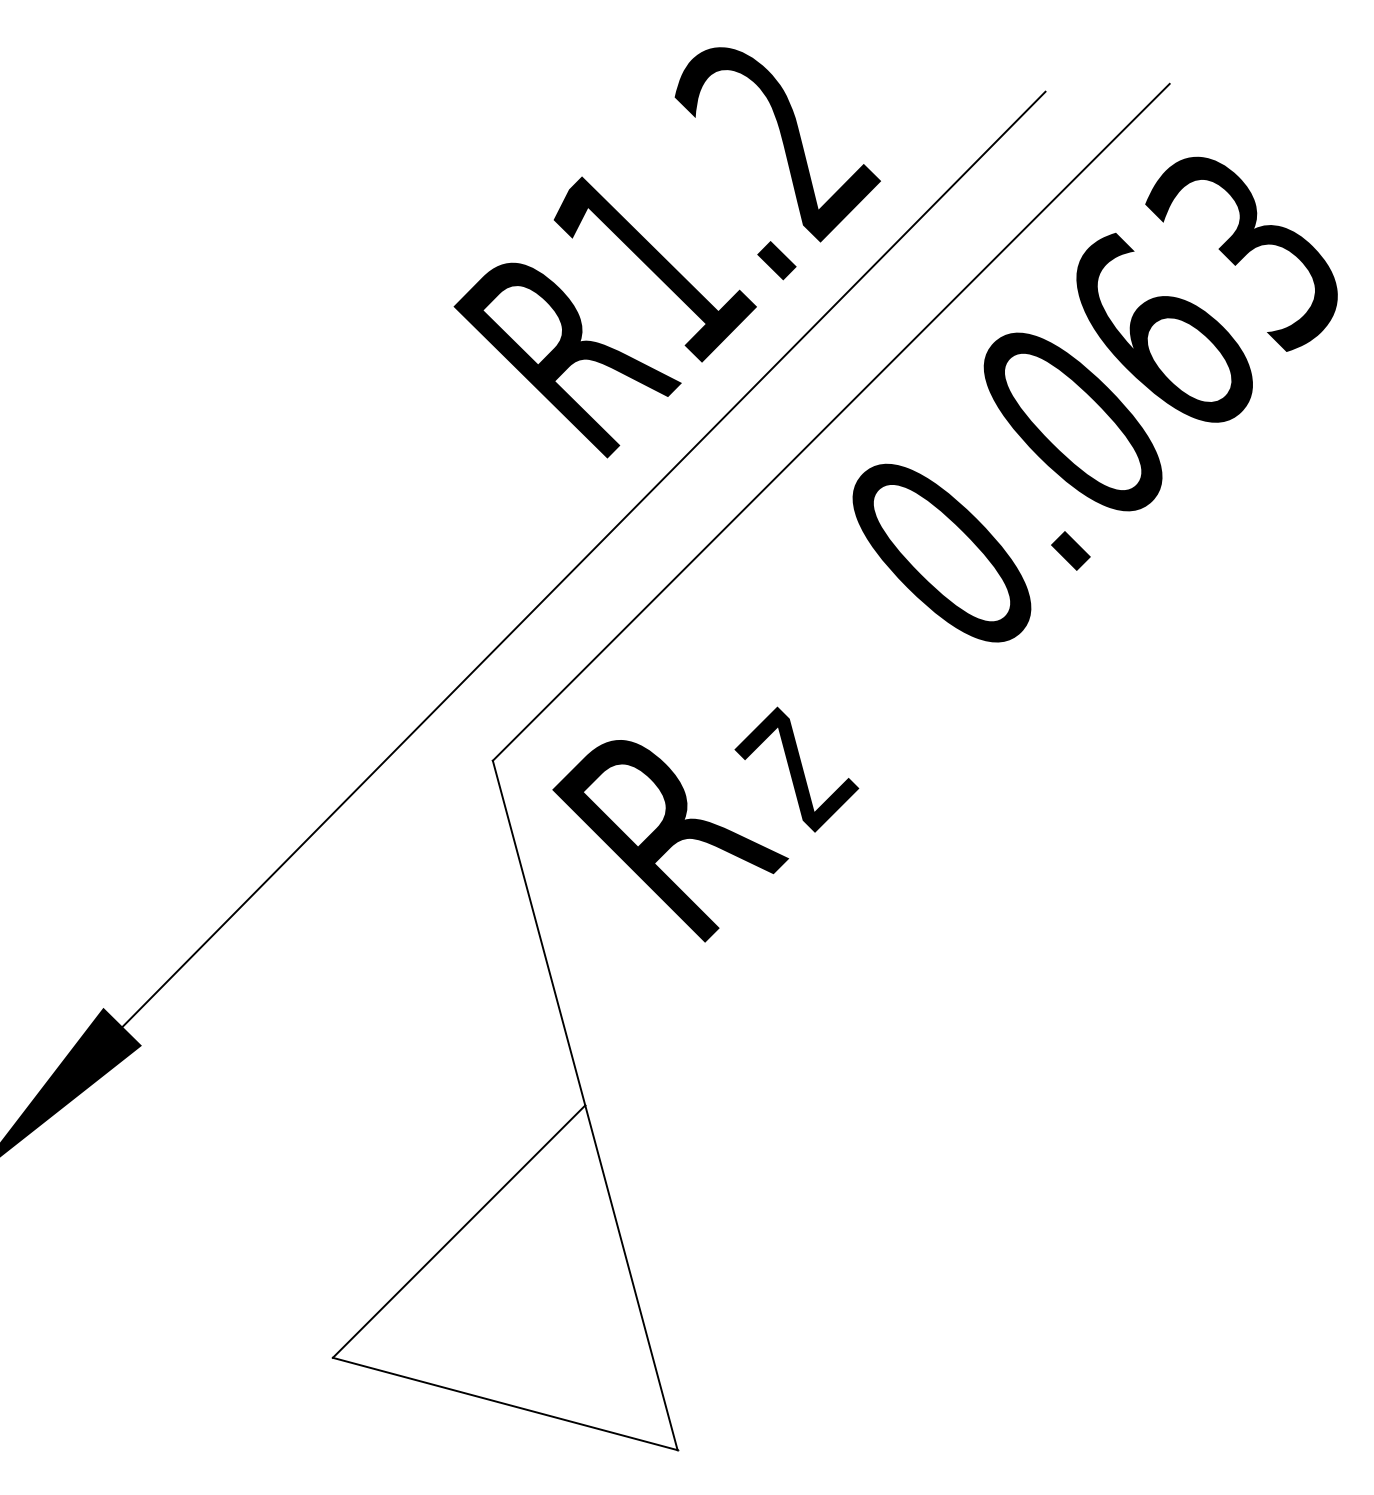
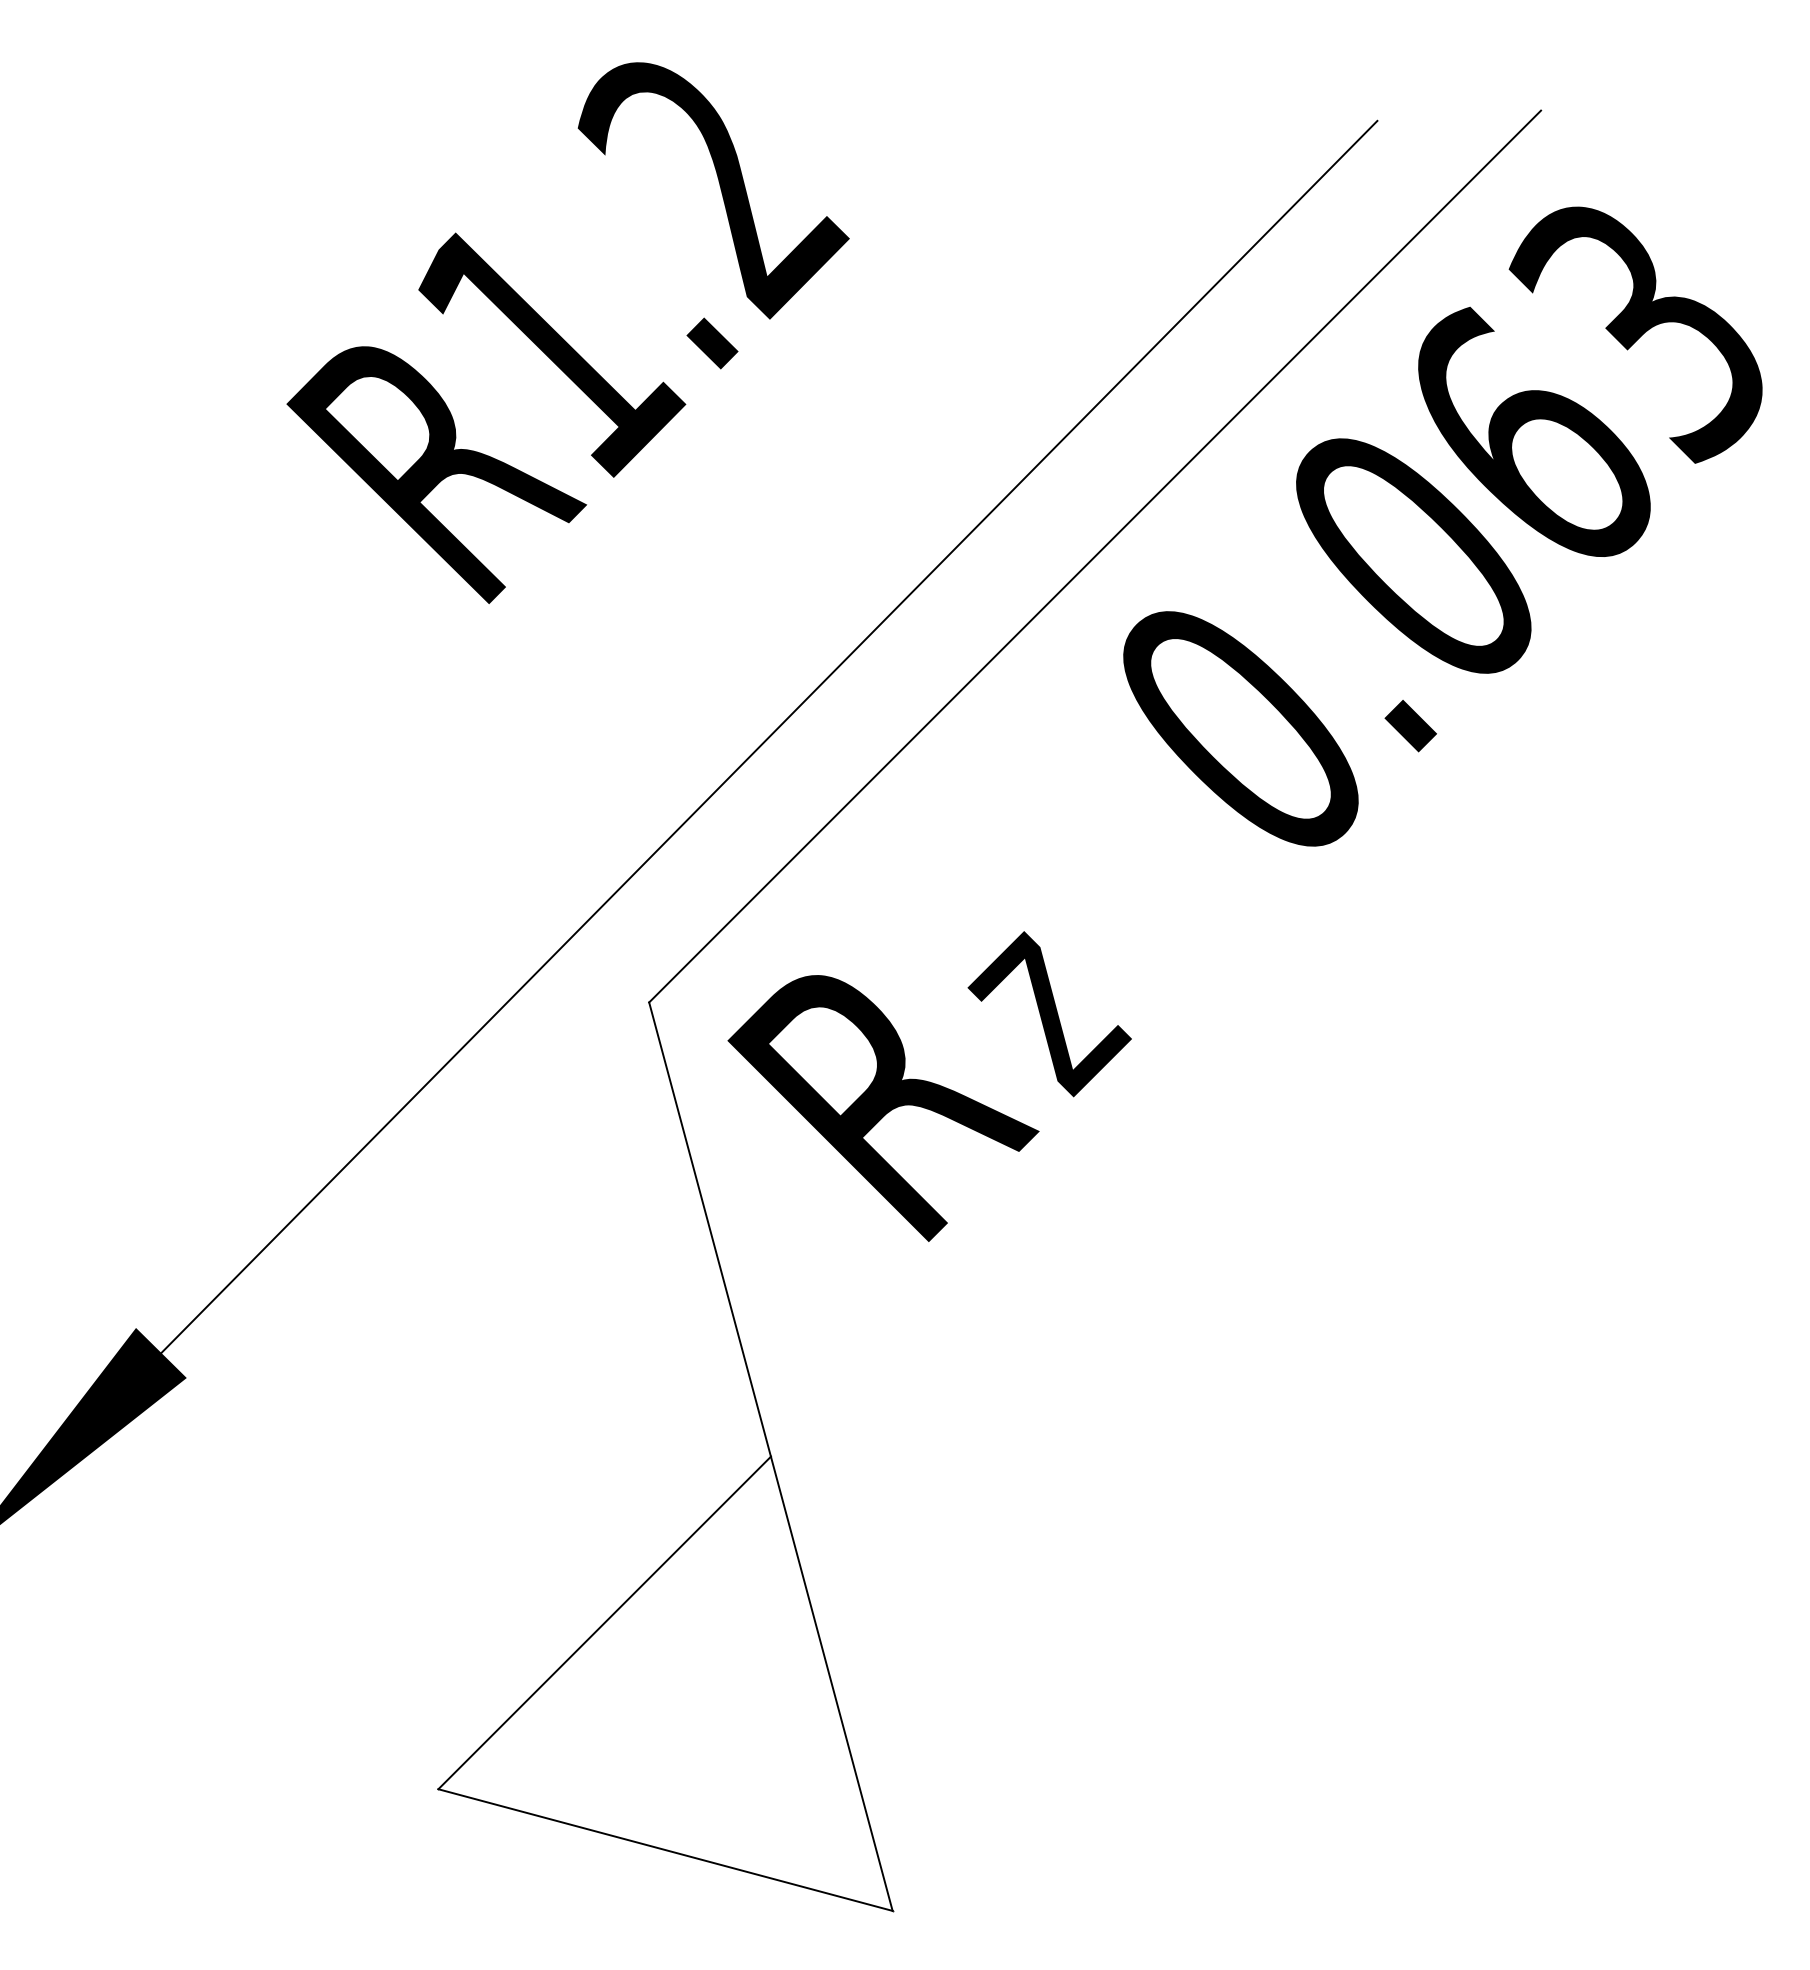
text: (666, 252) -> (567, 332), moved

